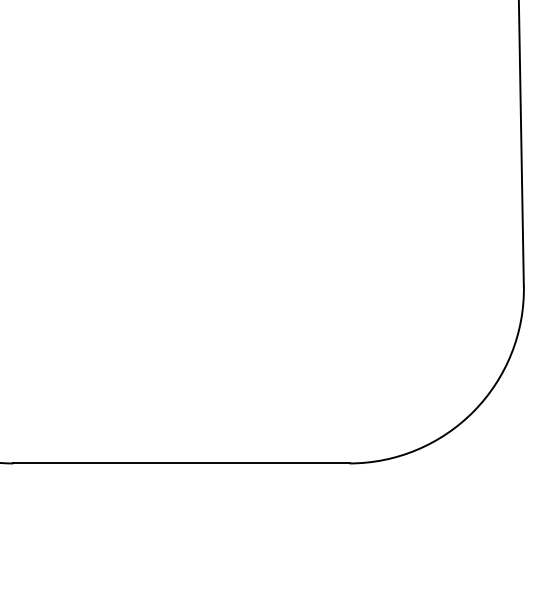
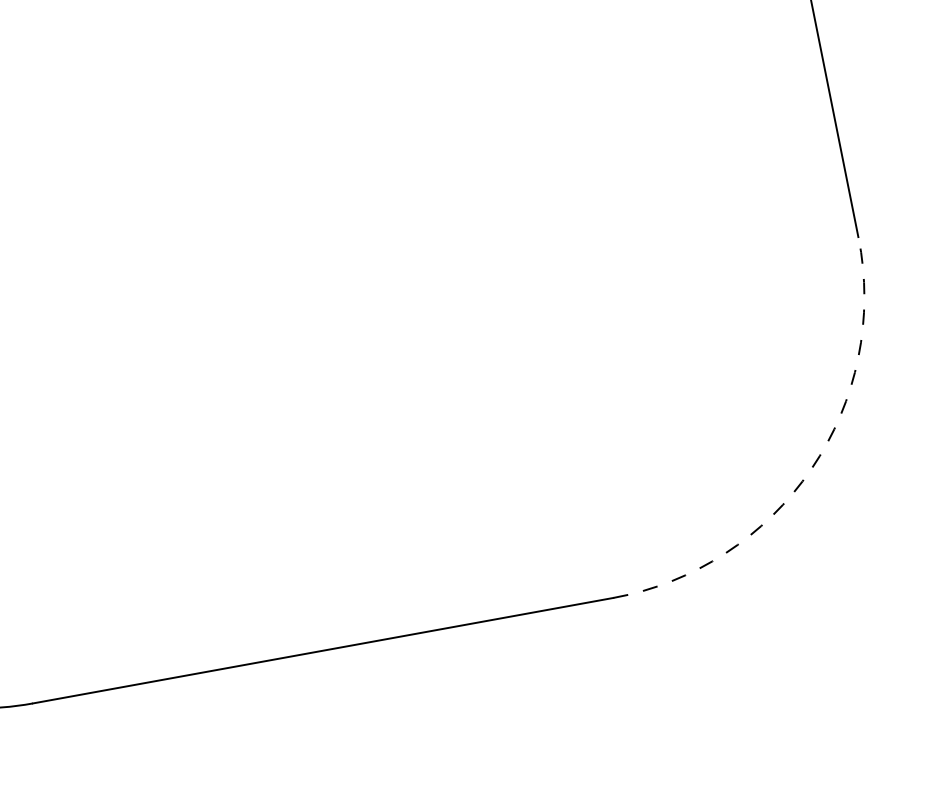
arc: (473, 411) -> (810, 469), solid -> dashed

